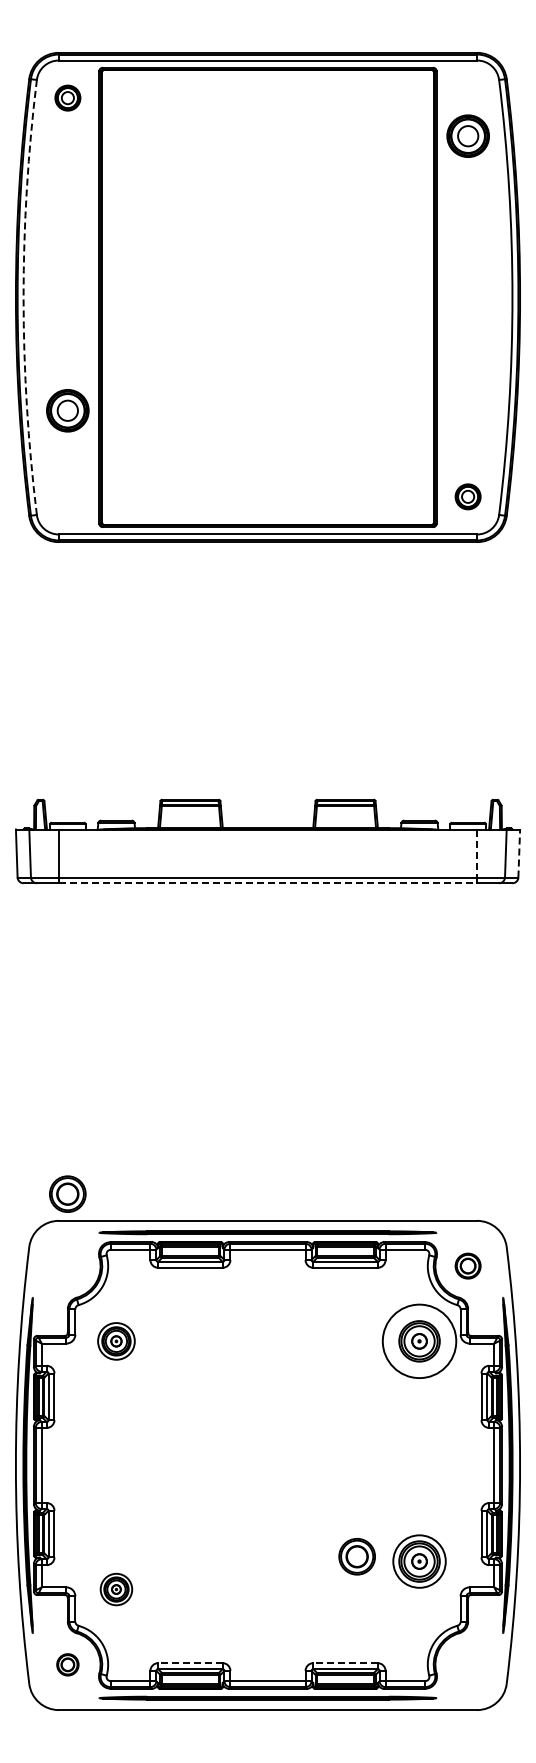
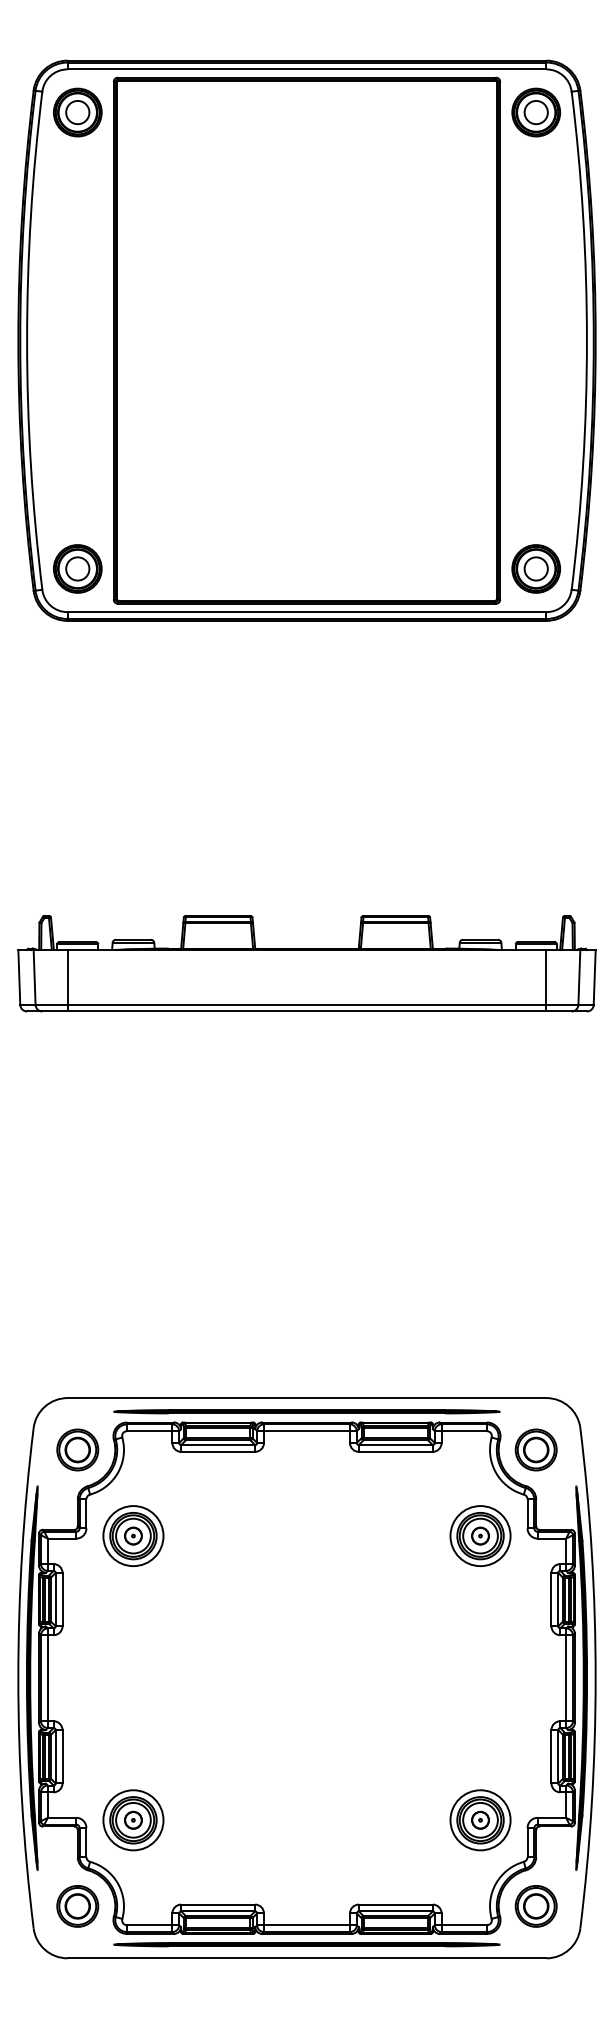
part: (67, 97) -> (77, 111), size x1.67
part: (467, 135) -> (535, 111), moved
arc: (23, 297) -> (27, 340), dashed -> solid
part: (67, 410) -> (77, 568), moved
part: (467, 496) -> (535, 568), size x1.67
line: (477, 853) -> (546, 977), dashed -> solid
line: (519, 853) -> (594, 977), dashed -> solid
line: (268, 883) -> (307, 1011), dashed -> solid
part: (67, 1193) -> (77, 1449), moved
part: (467, 1265) -> (535, 1449), size x1.43
part: (116, 1341) -> (133, 1536), size x1.43
circle: (419, 1341) -> (480, 1536), size x0.71
part: (356, 1556) -> (535, 1906), moved
part: (419, 1561) -> (480, 1820), moved
part: (116, 1589) -> (133, 1820), size x1.67
line: (189, 1663) -> (217, 1904), dashed -> solid
line: (345, 1663) -> (395, 1904), dashed -> solid
part: (67, 1664) -> (77, 1906), size x1.67

